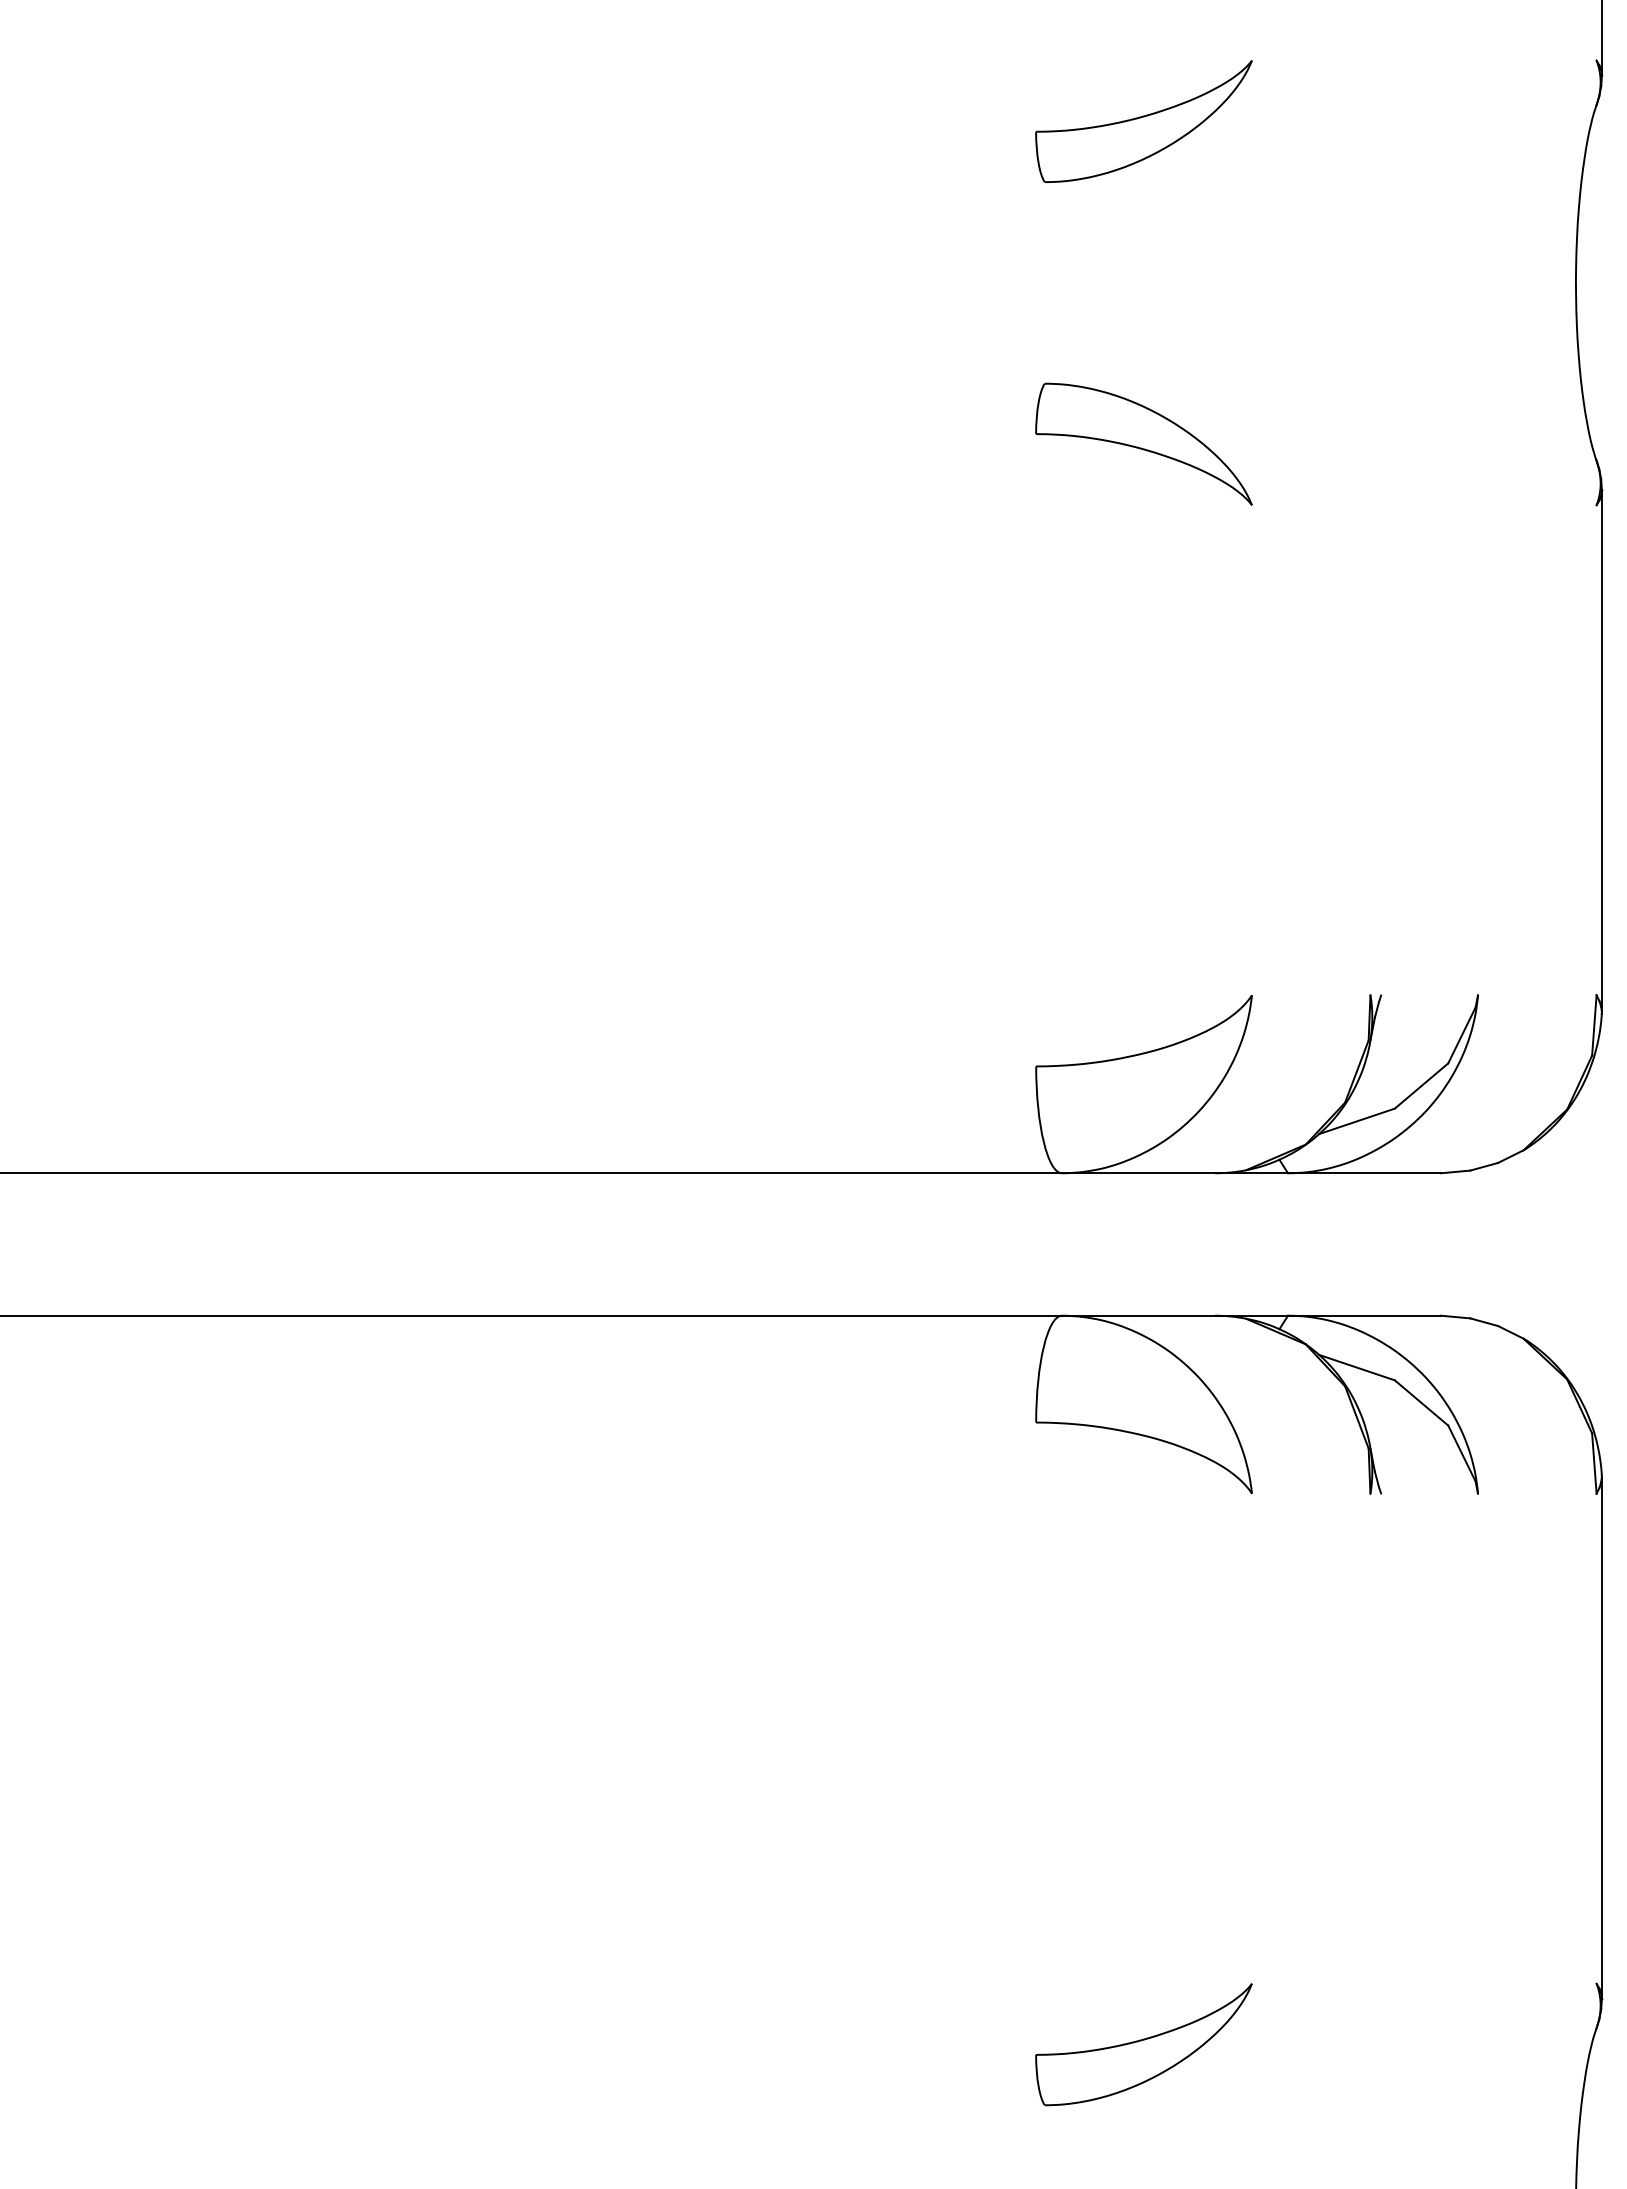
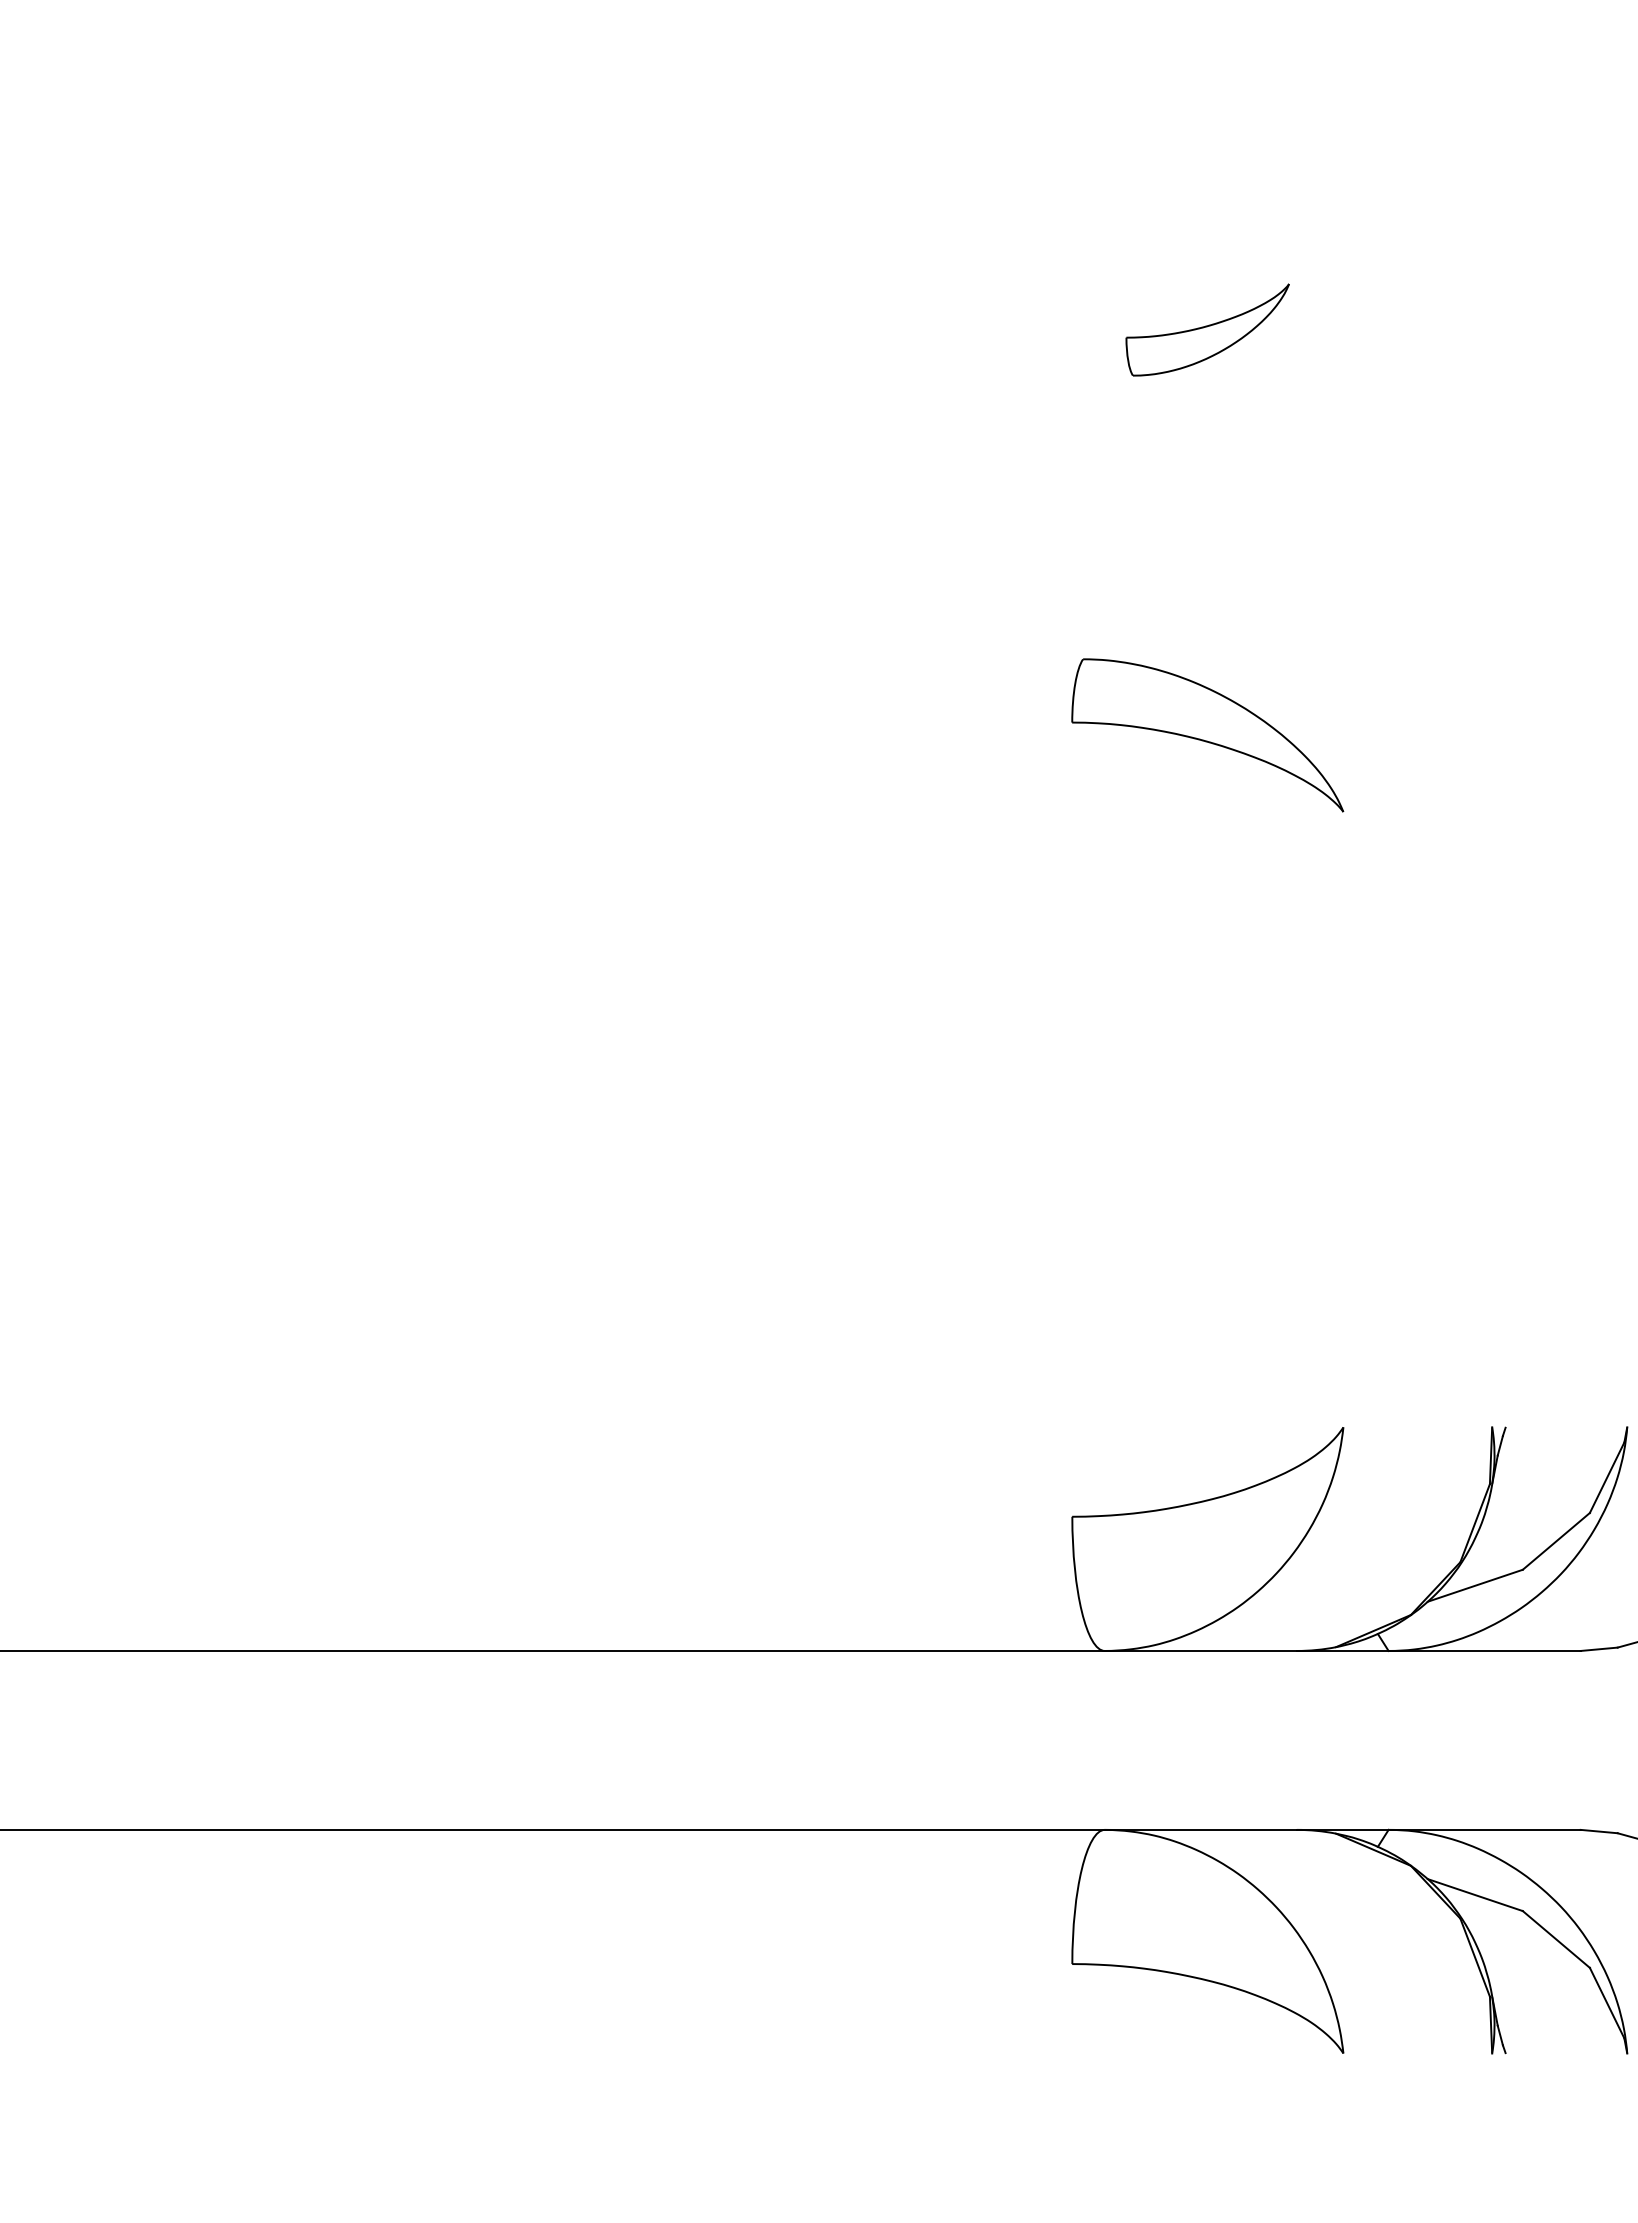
part: (1143, 121) -> (1207, 329), size x0.6

